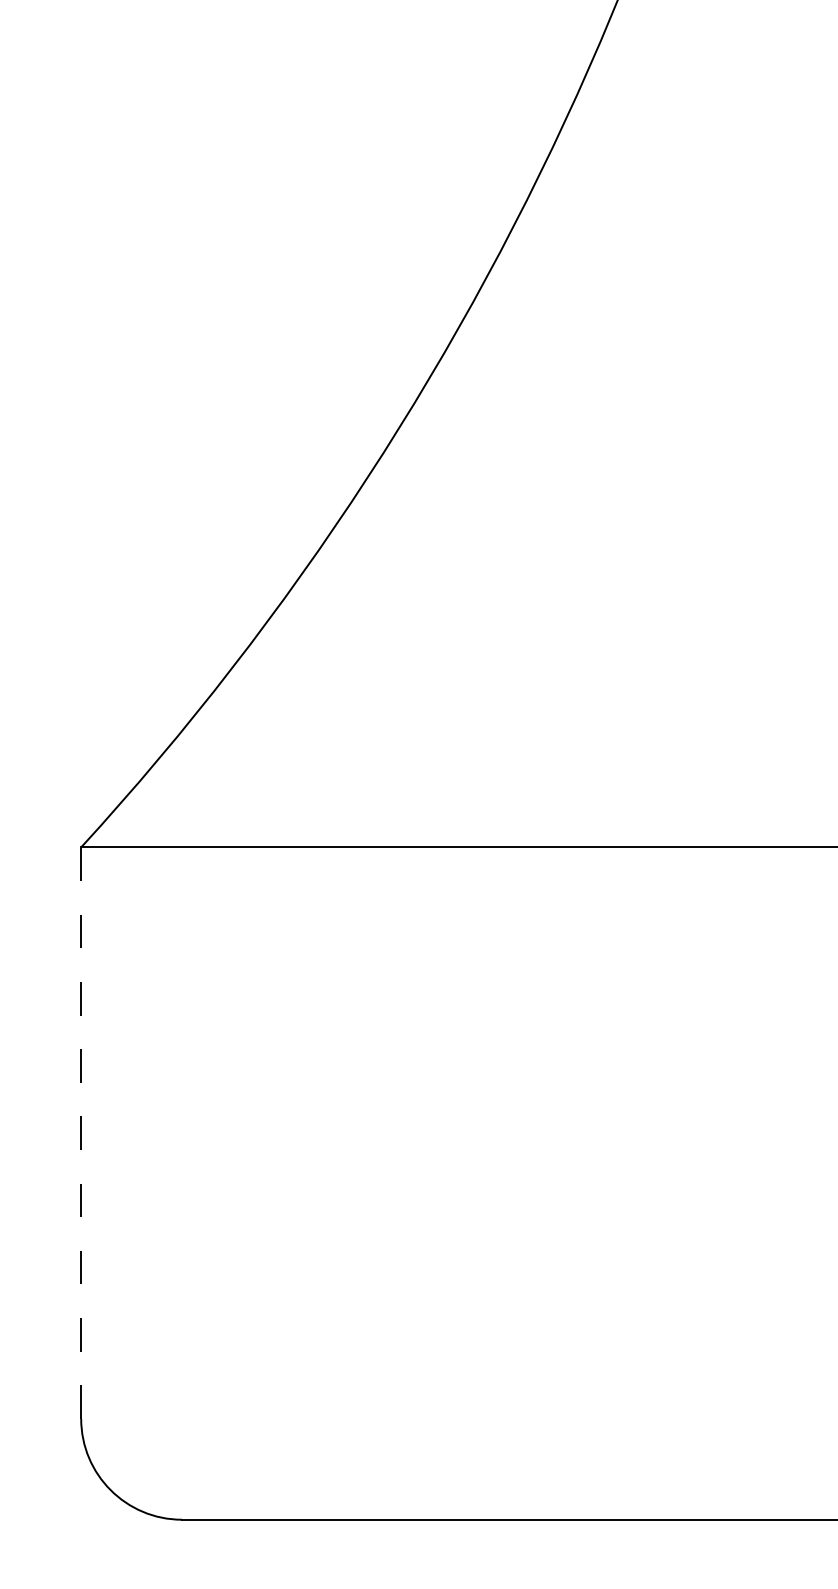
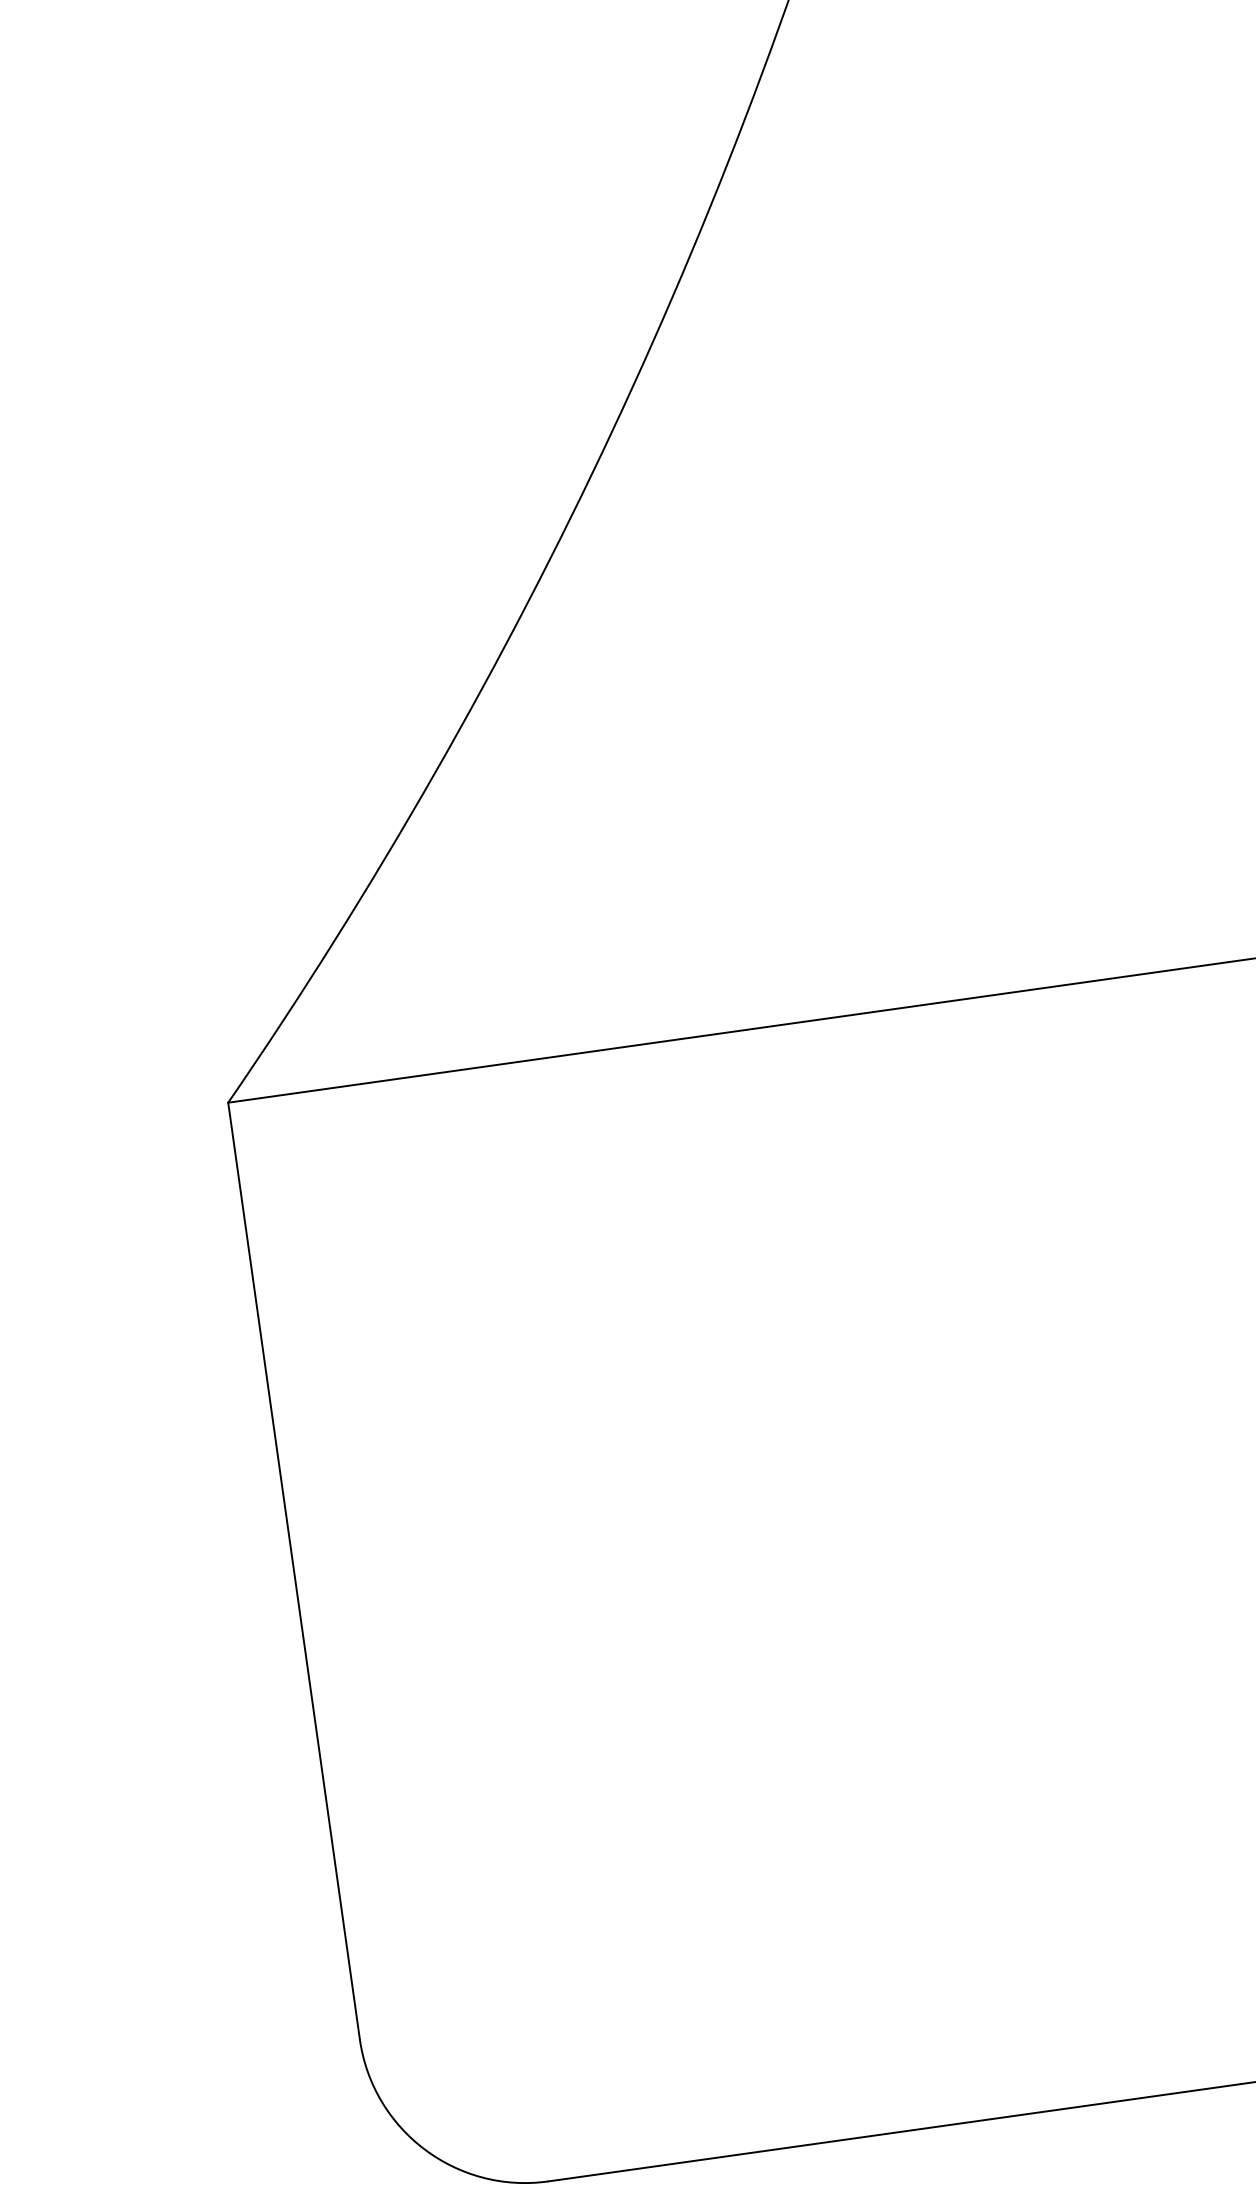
line: (81, 1133) -> (294, 1571), dashed -> solid

